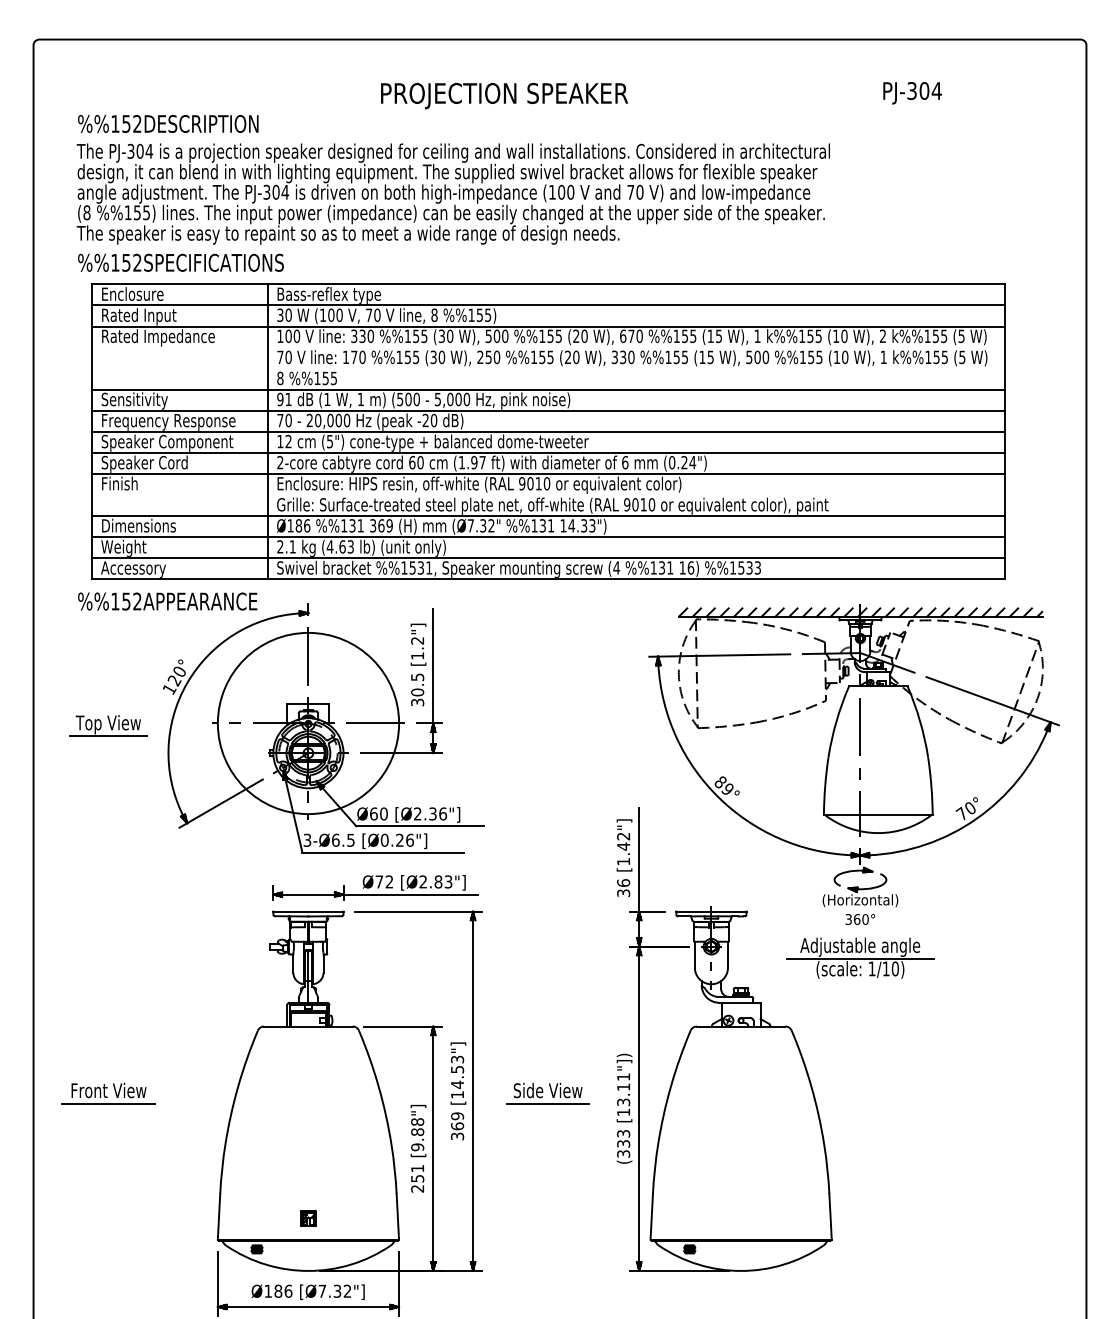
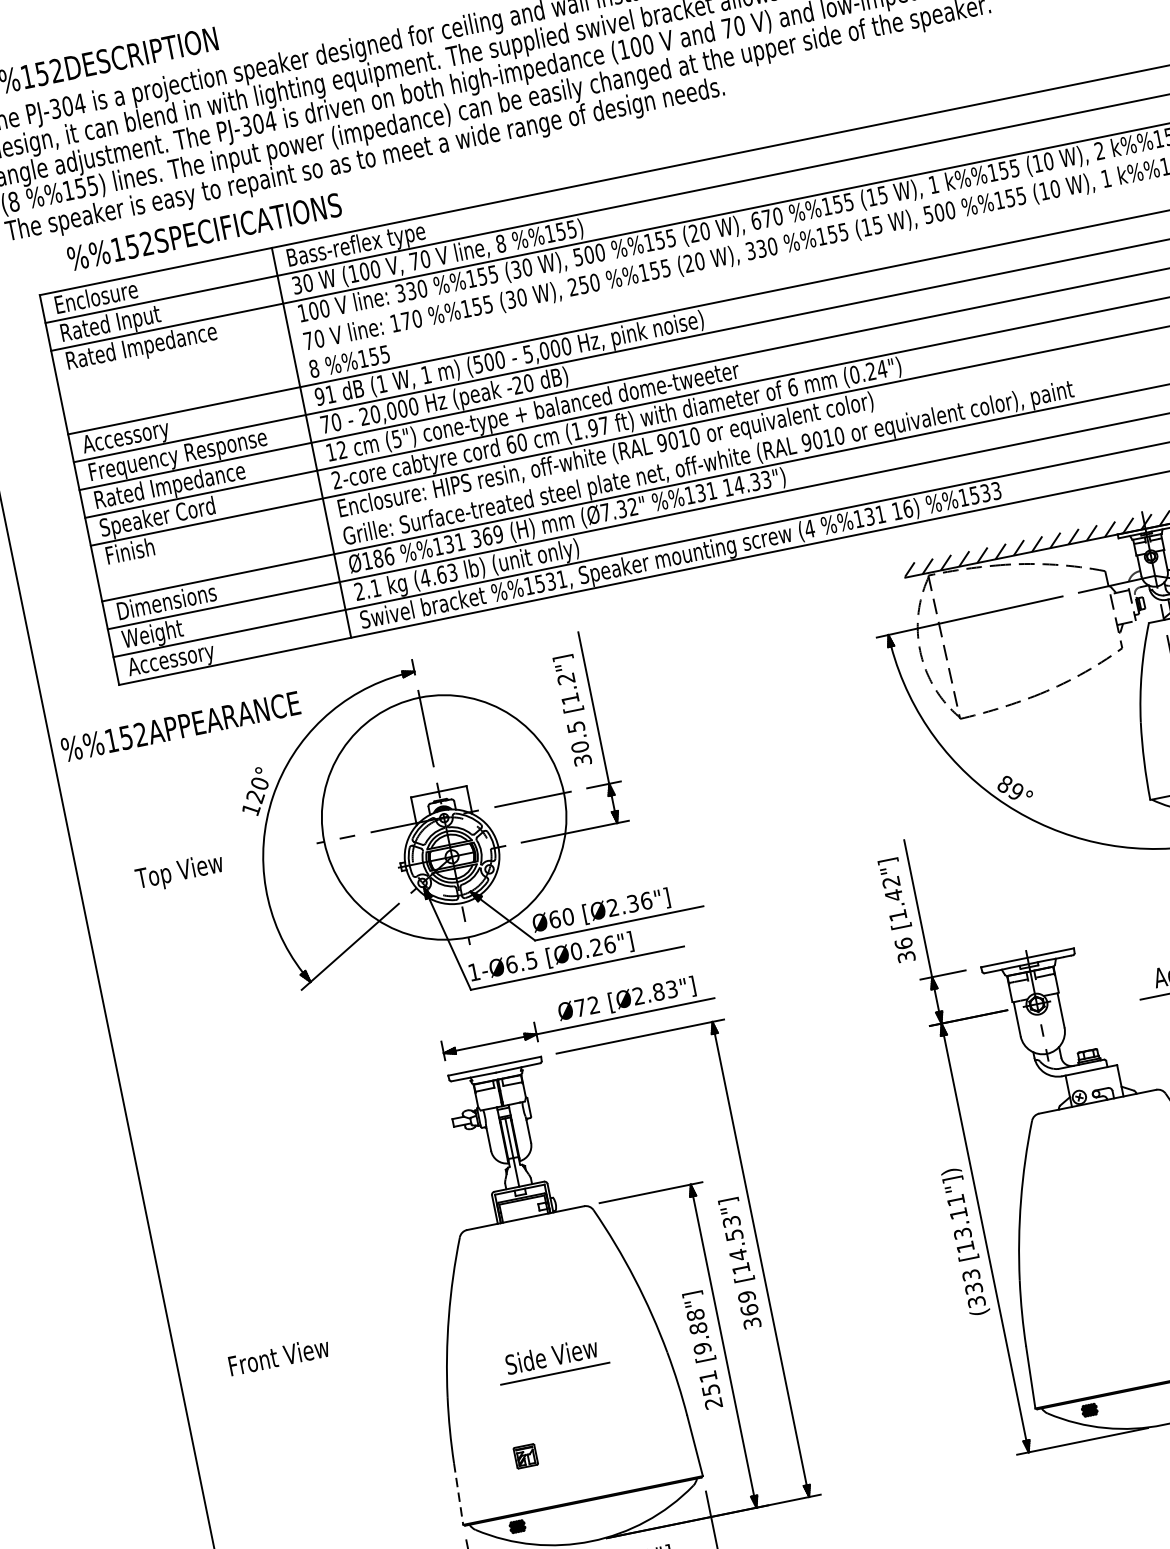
text: (180, 262) -> (203, 231), moved
text: (134, 400) -> (127, 437), Sensitivity -> Accessory
text: (167, 442) -> (182, 483), Speaker Component -> Rated Impedance
text: (167, 601) -> (180, 726), moved
line: (108, 736) -> (183, 888), removed
text: (307, 839) -> (474, 971), 3-Ø6.5 -> 1-Ø6.5
part: (547, 1093) -> (551, 1360), moved
line: (108, 1103) -> (281, 1373), removed
line: (219, 1217) -> (459, 1494), solid -> dashed
part: (307, 1218) -> (524, 1456), moved

